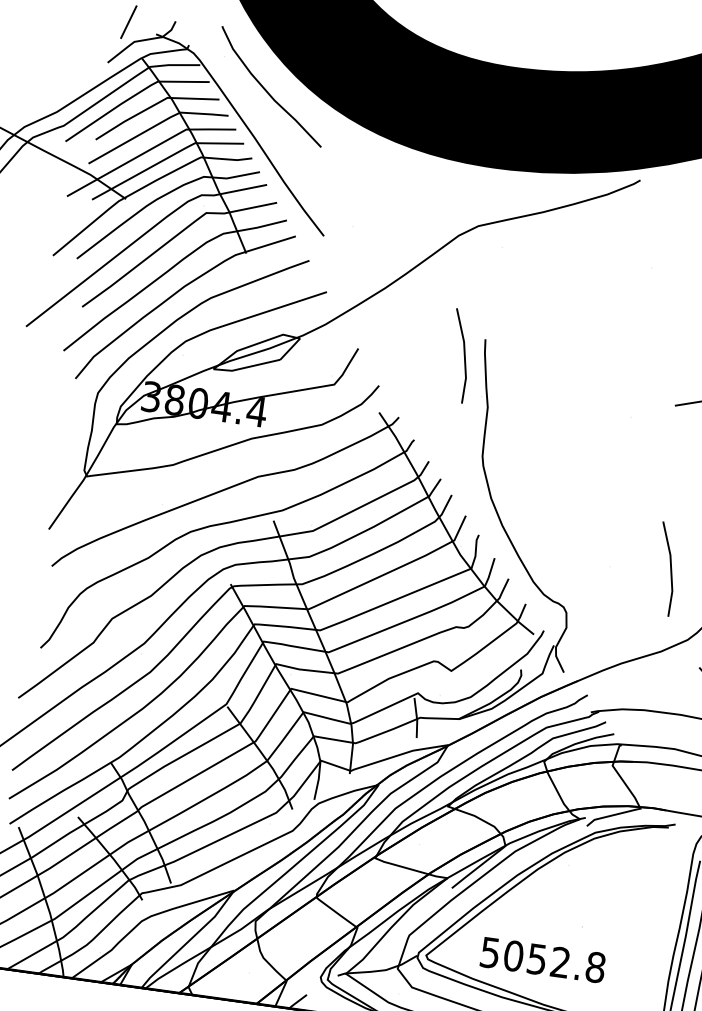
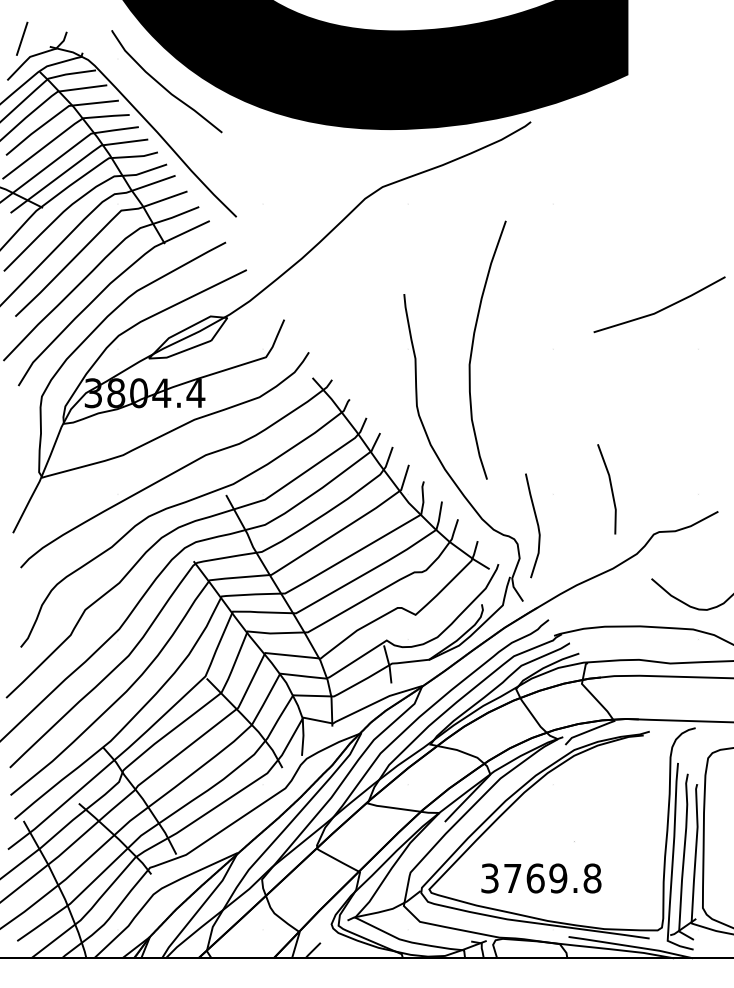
line: (463, 355) -> (385, 312), removed
curve: (549, 403) -> (473, 346), added
curve: (588, 594) -> (536, 523), added
text: (525, 957) -> (524, 878), 5052.8 -> 3769.8

